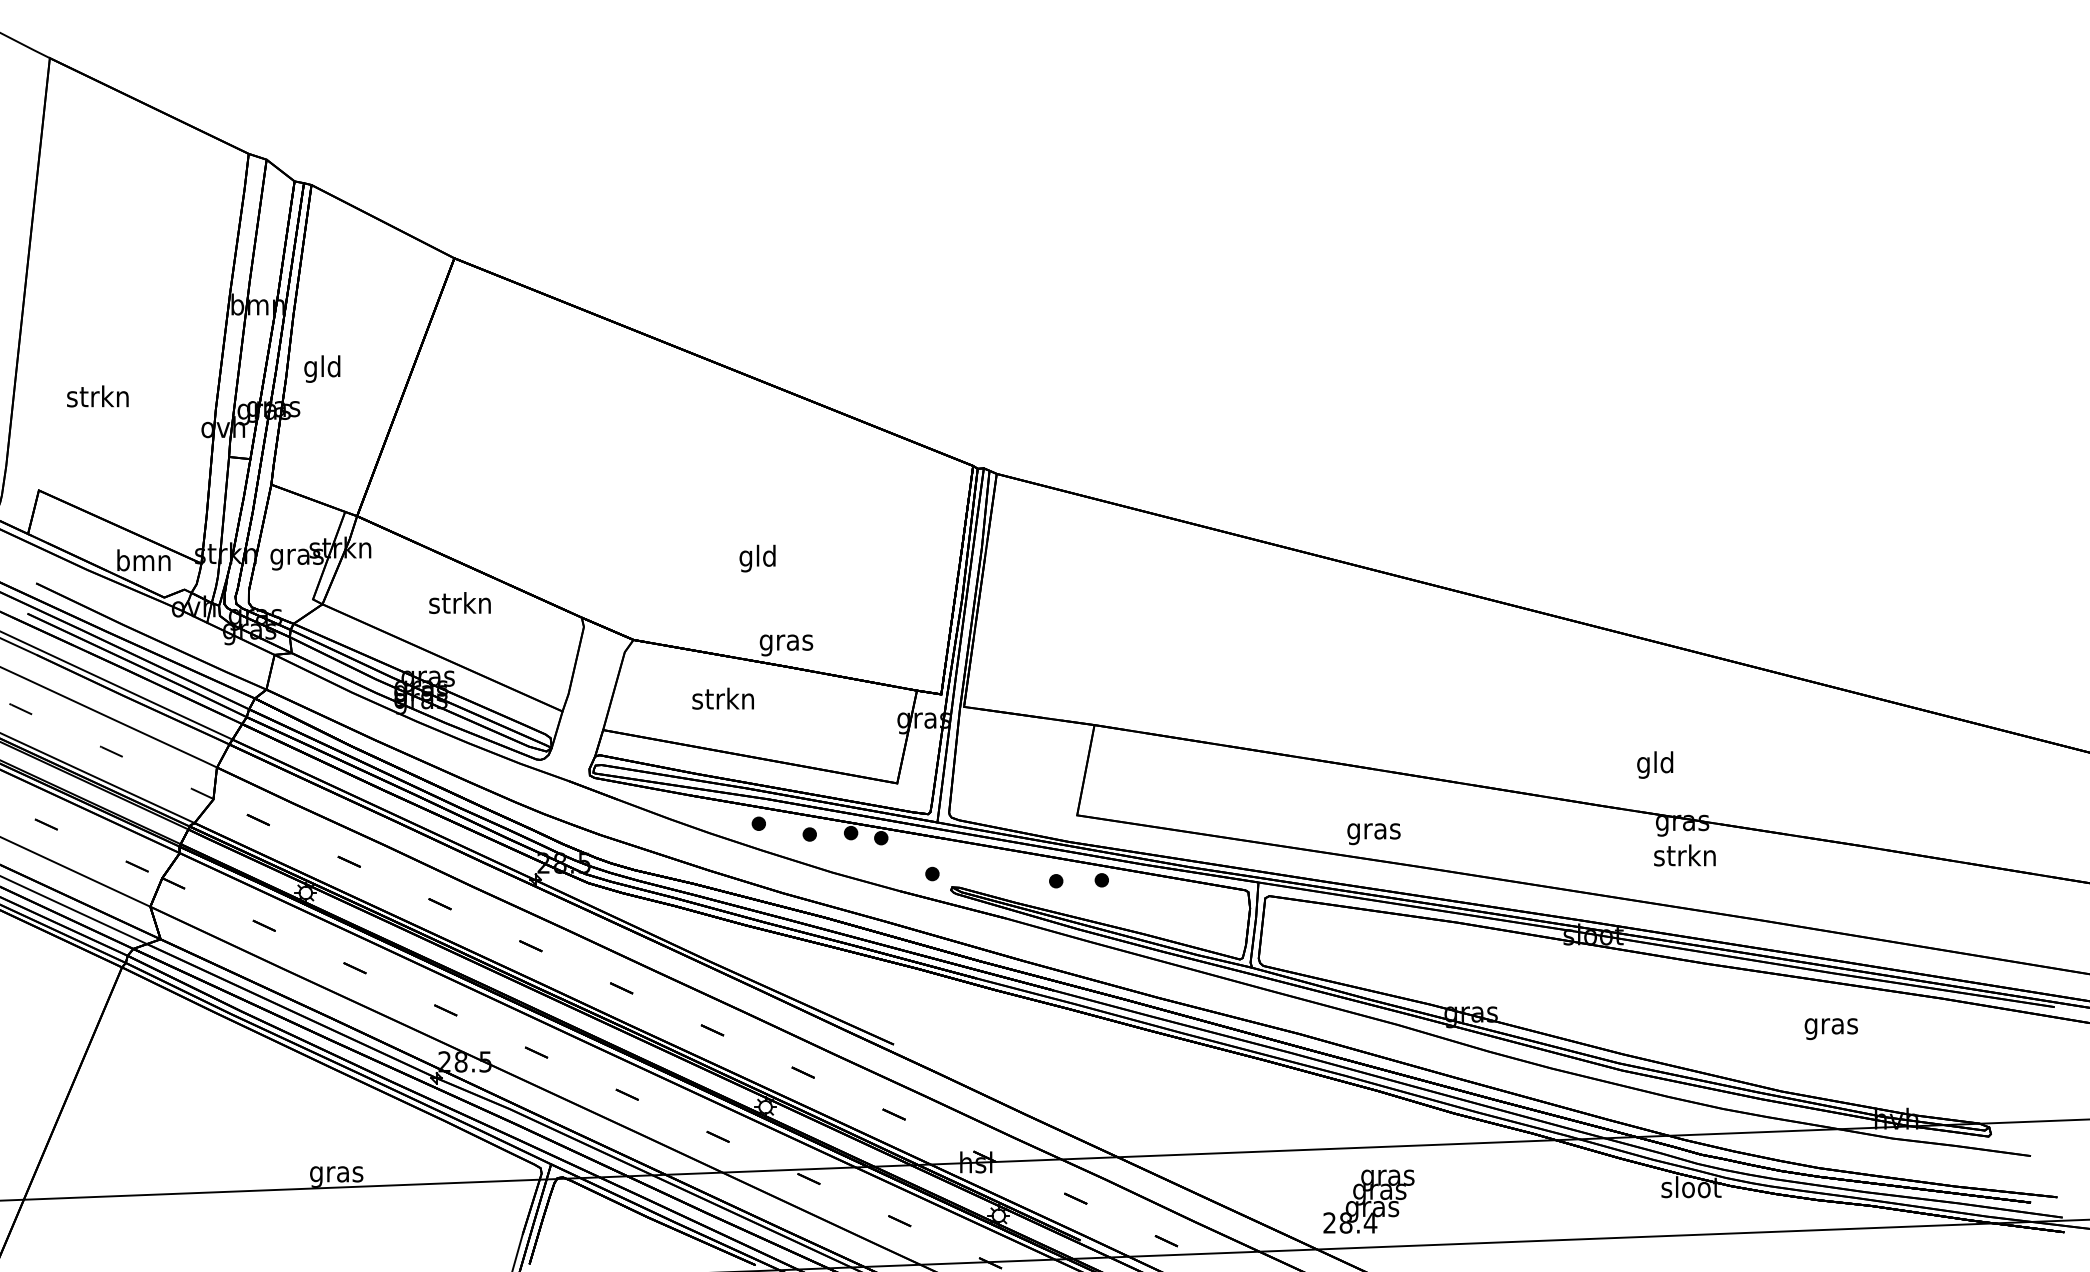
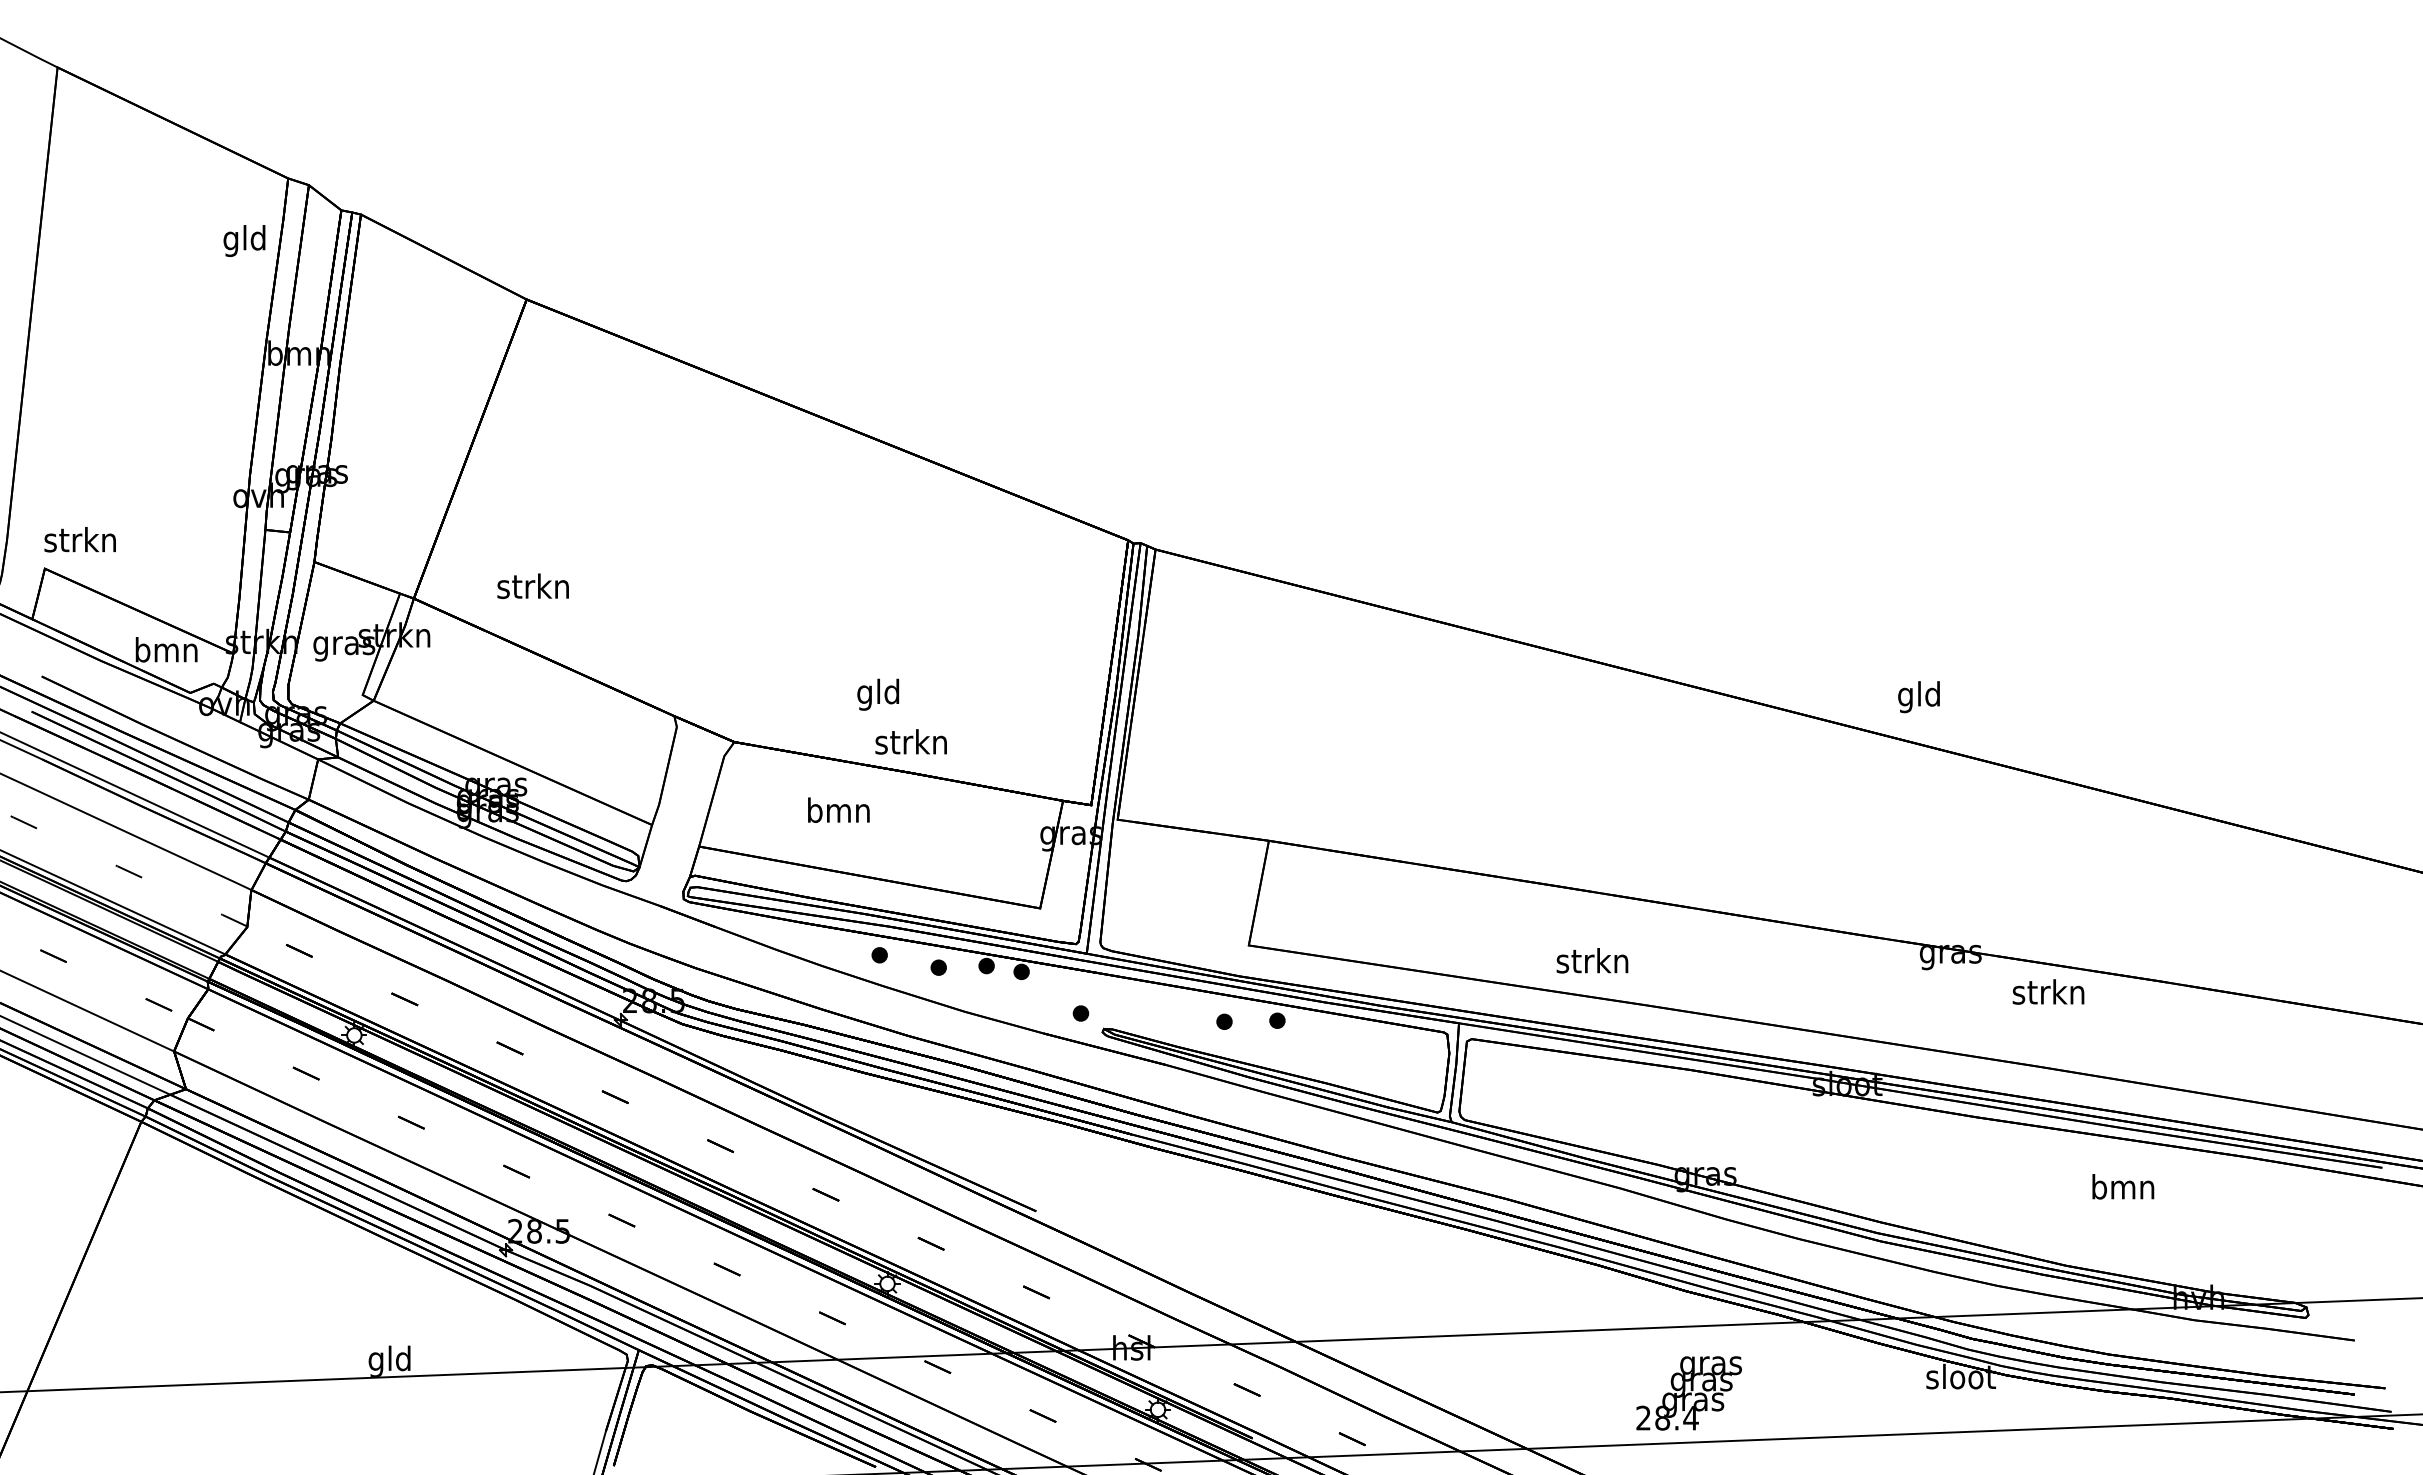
text: (322, 368) -> (244, 240), moved
text: (97, 396) -> (79, 539), moved
text: (757, 558) -> (878, 694), moved
text: (459, 602) -> (532, 585), moved
text: (785, 642) -> (910, 745), gras -> strkn
text: (723, 698) -> (838, 809), strkn -> bmn
text: (1654, 765) -> (1918, 697), moved
text: (1373, 830) -> (1592, 963), gras -> strkn
text: (1684, 855) -> (2048, 991), moved
text: (1831, 1026) -> (2123, 1190), gras -> bmn
text: (336, 1174) -> (390, 1361), gras -> gld
text: (1368, 1201) -> (1688, 1393), moved

